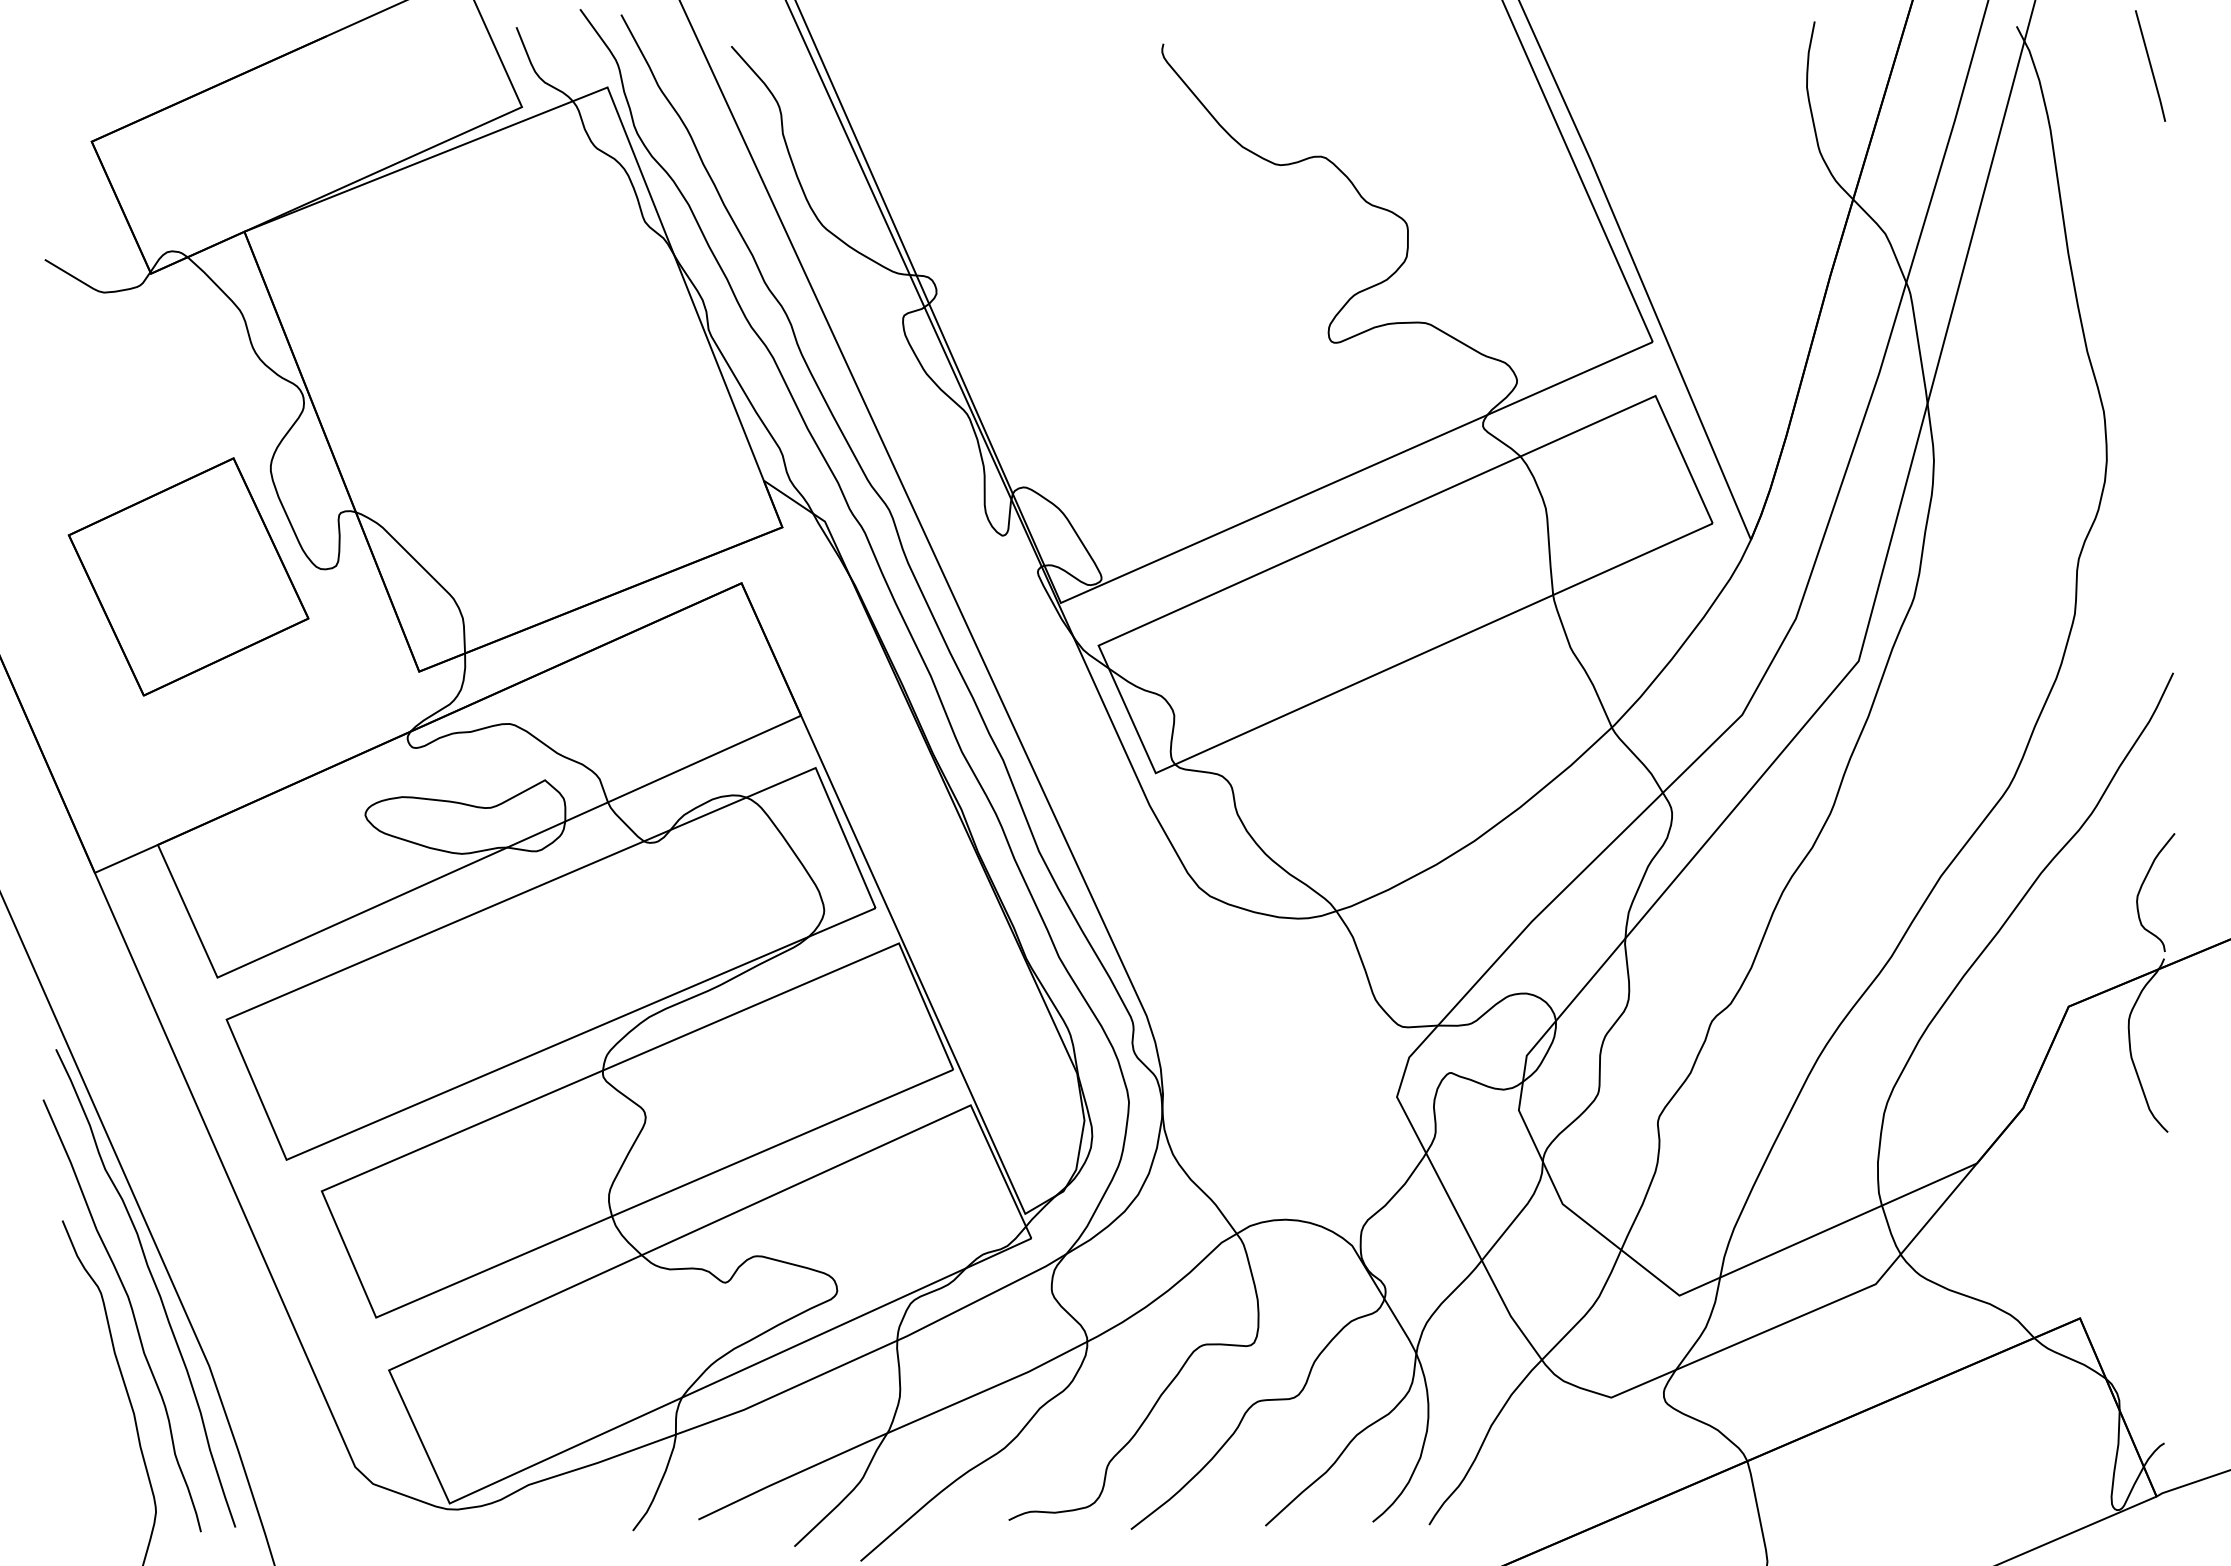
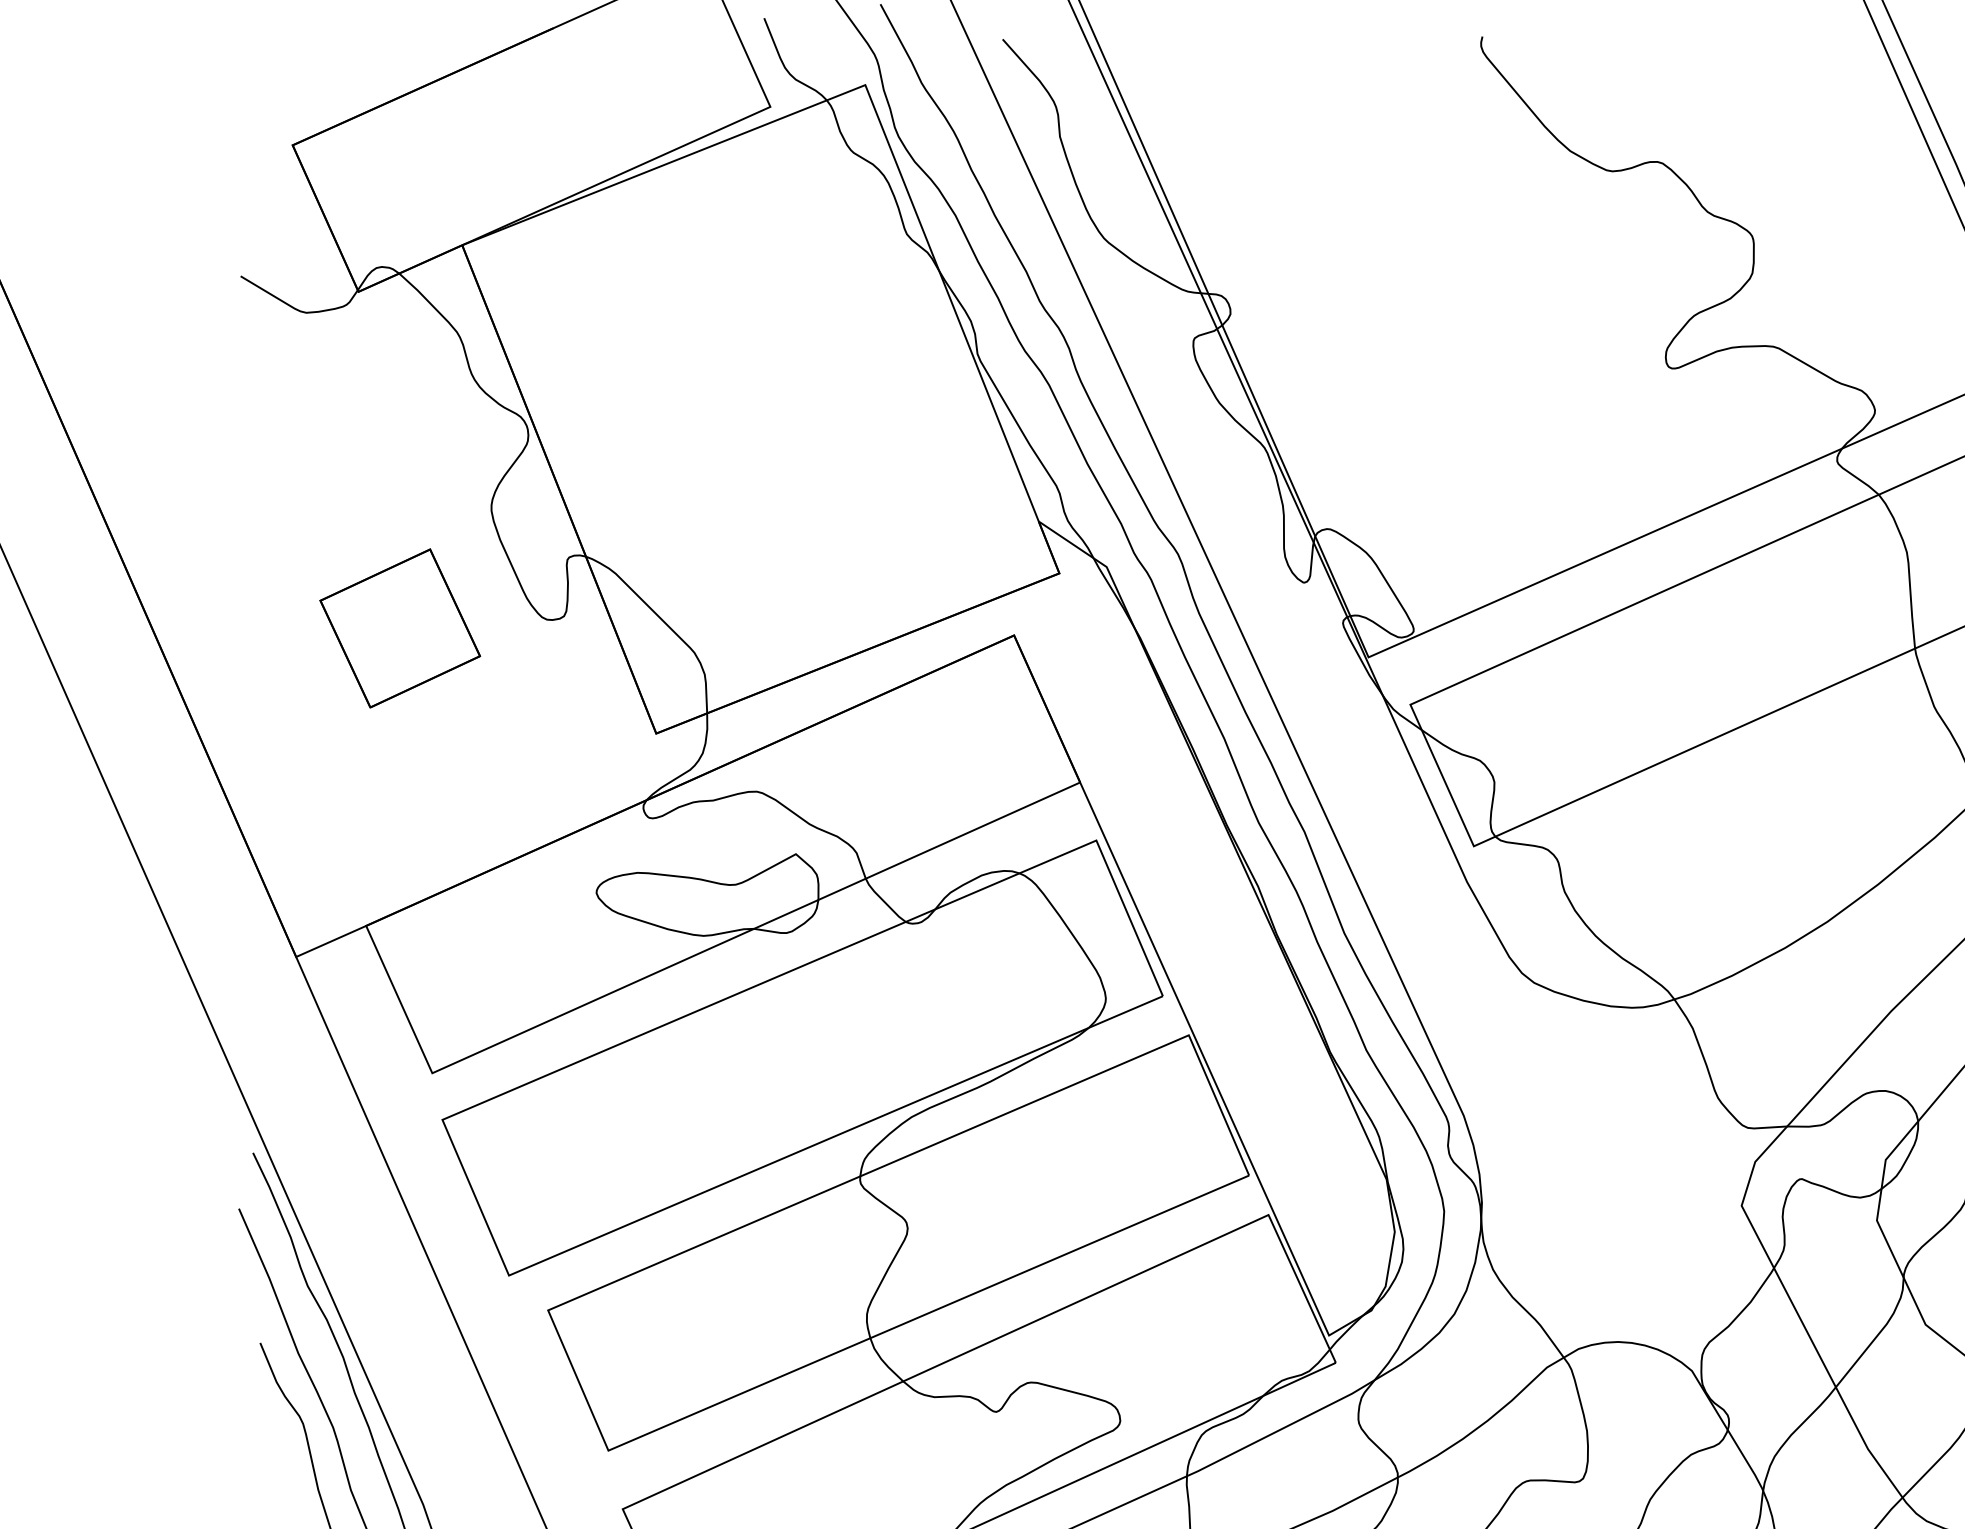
part: (188, 576) -> (400, 627), size x0.6

